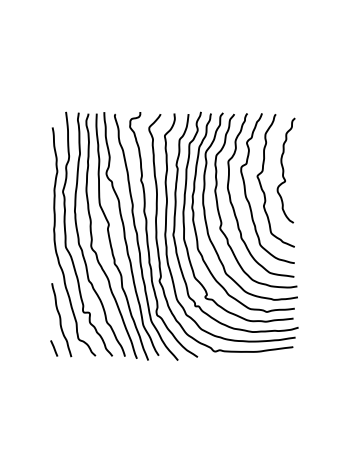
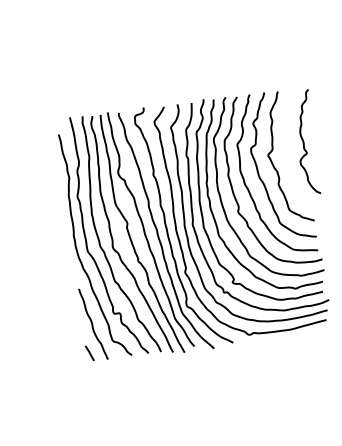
curve: (284, 170) -> (304, 142), moved

